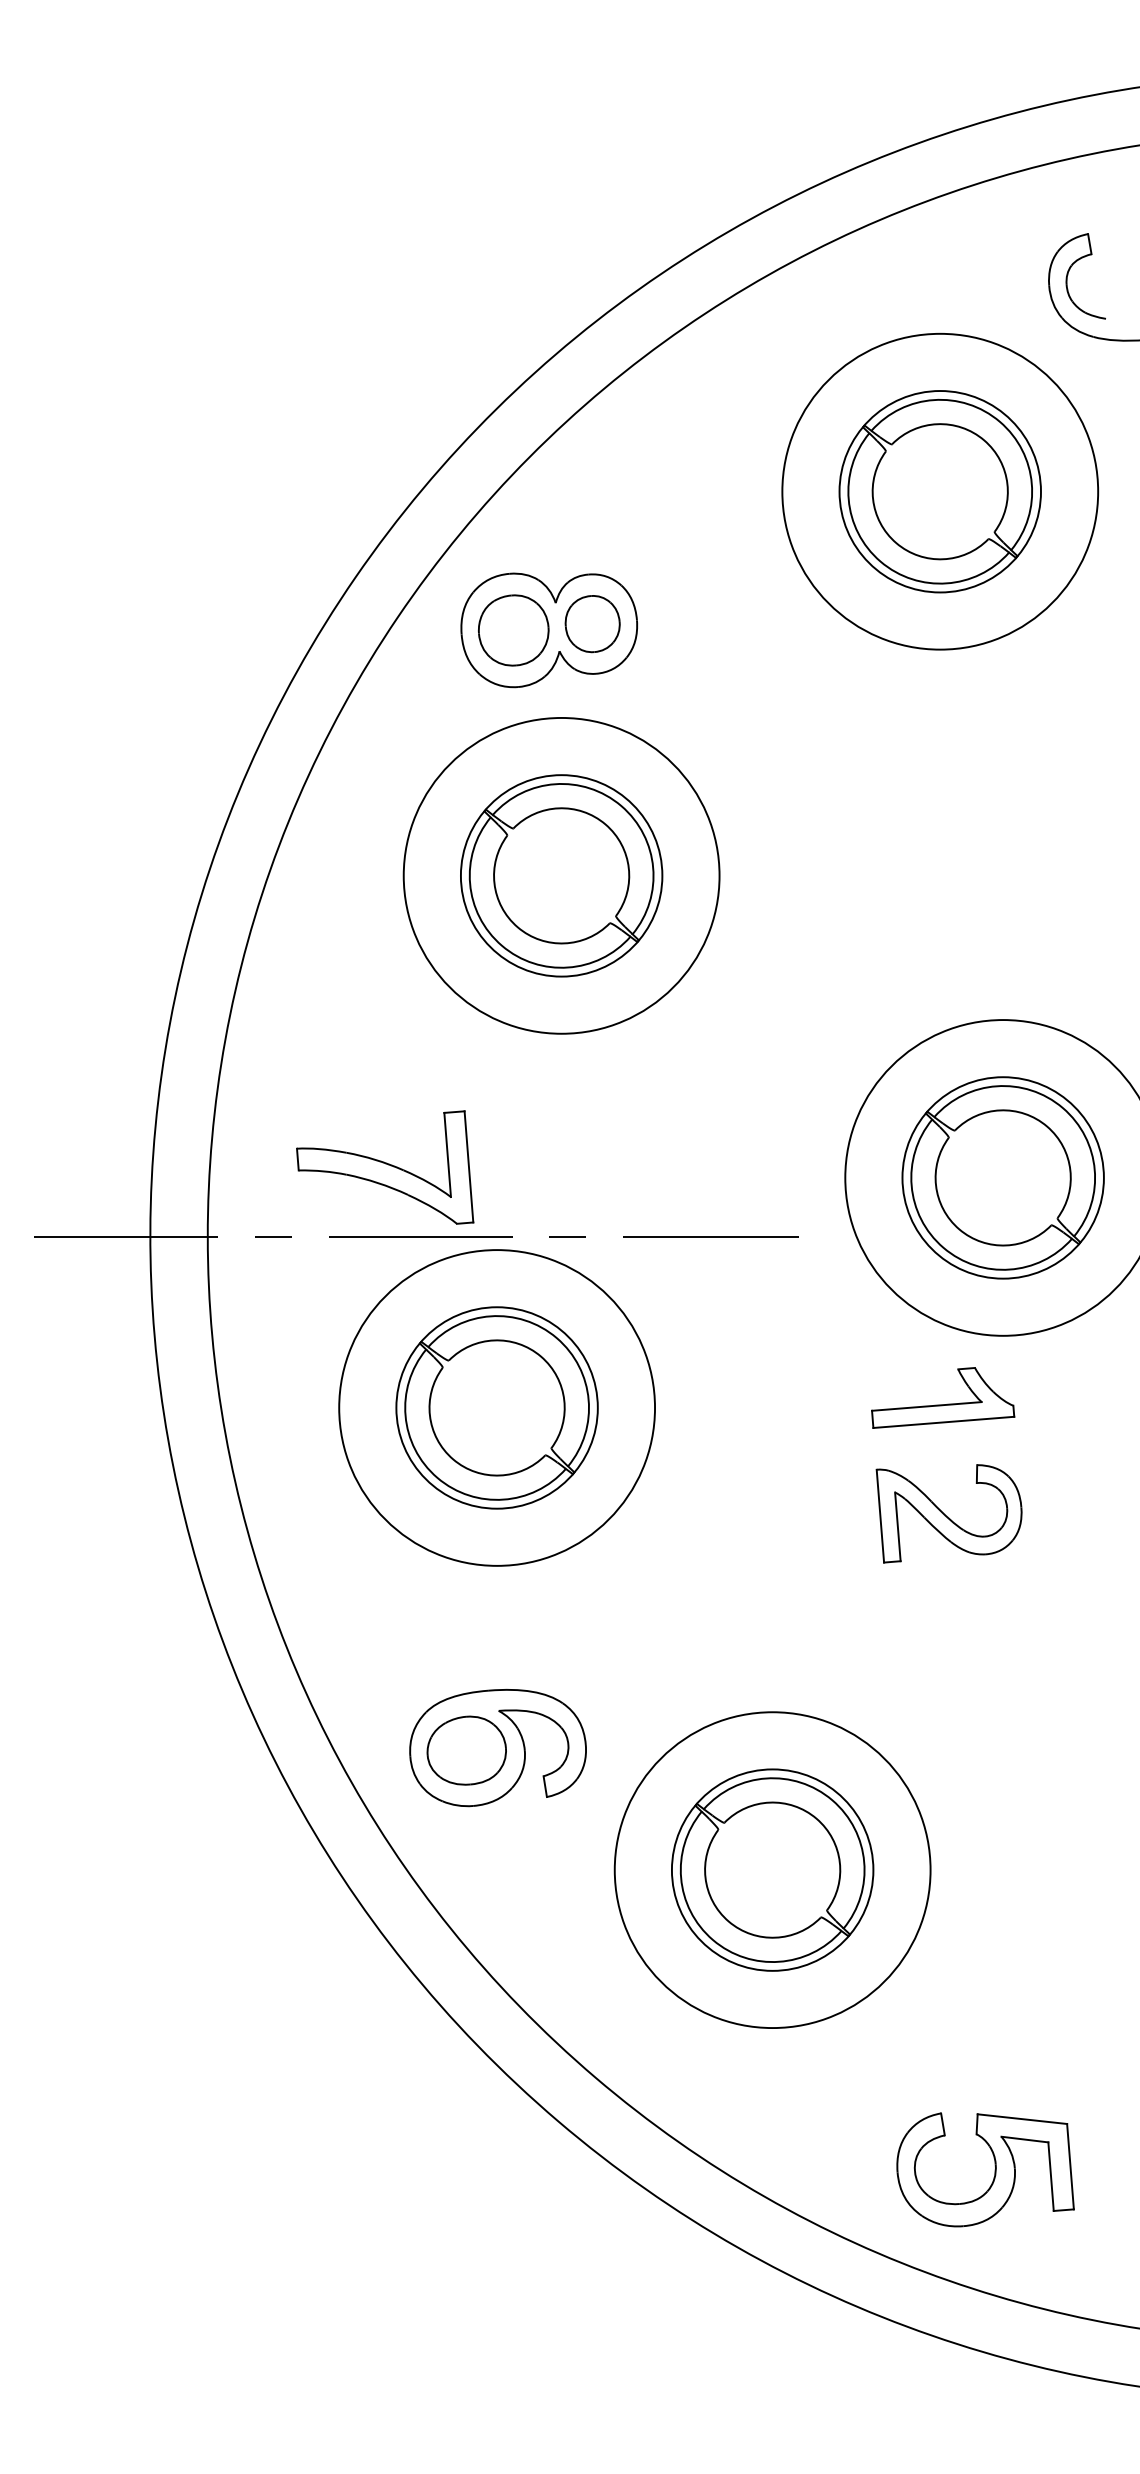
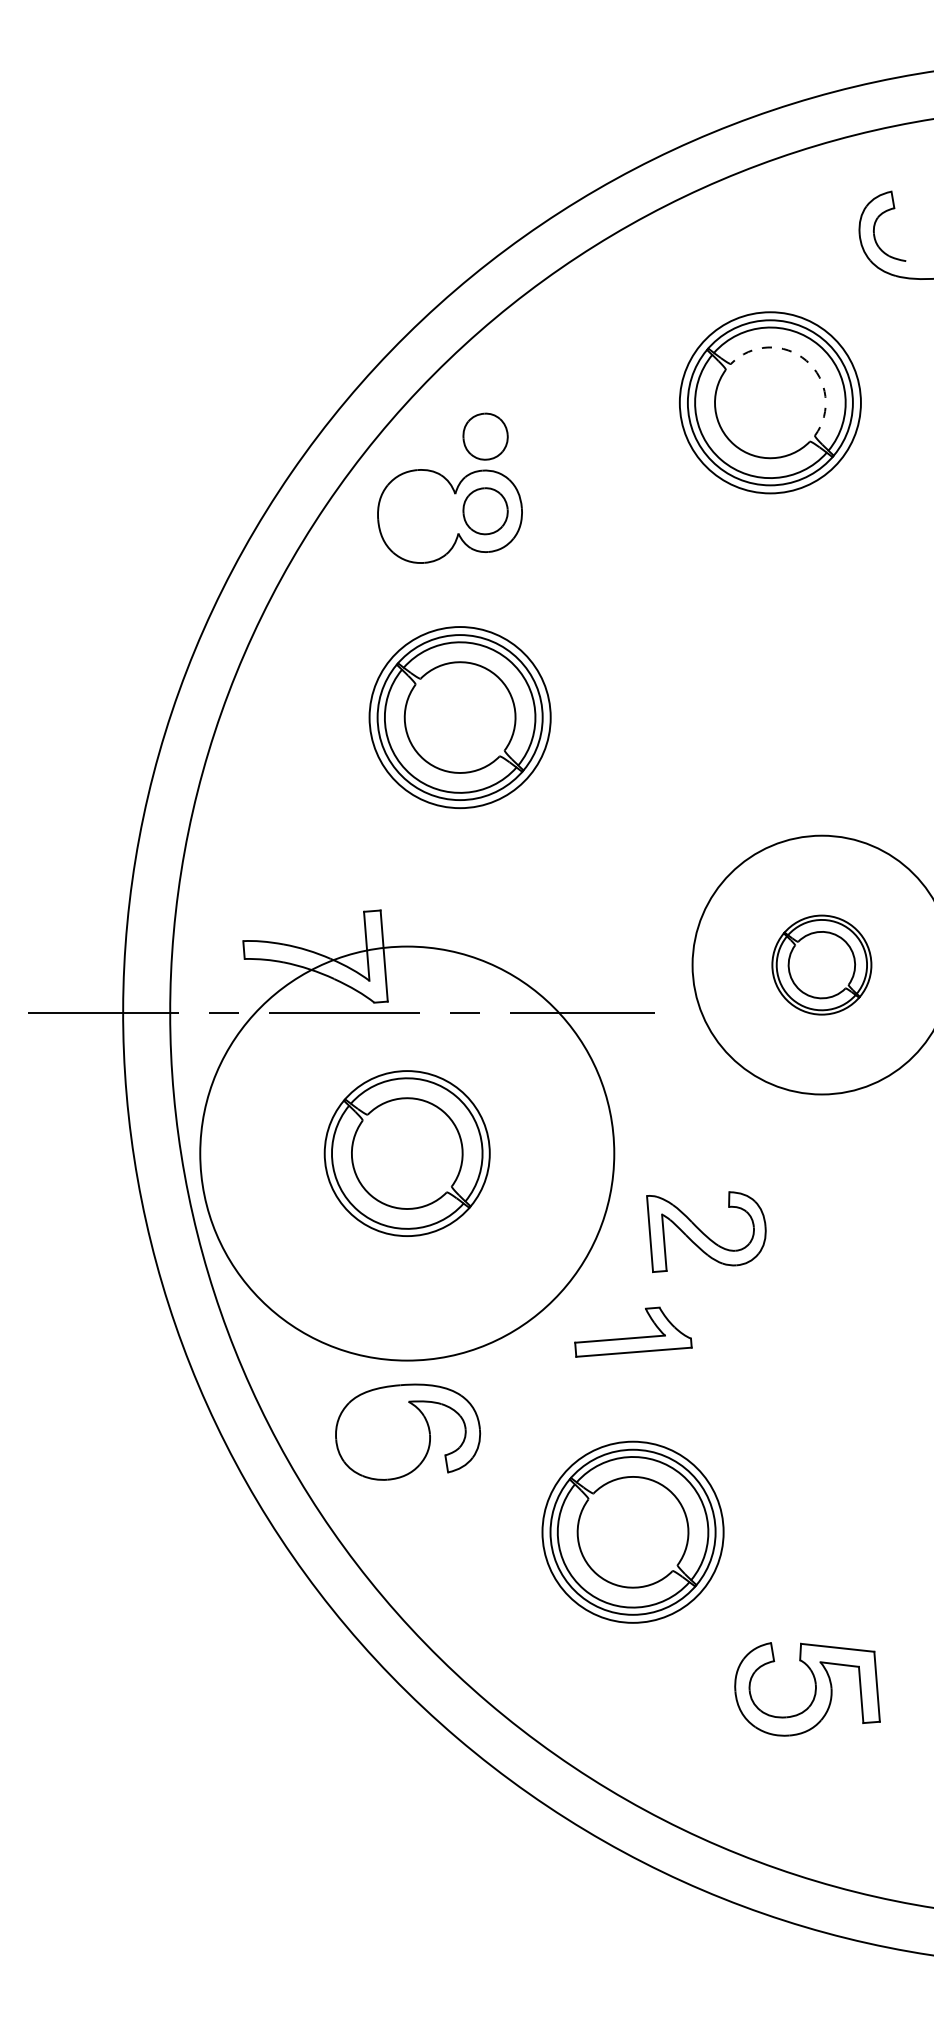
arc: (984, 440) -> (806, 360), solid -> dashed
circle: (940, 491) -> (770, 402), size x0.7
part: (592, 533) -> (485, 437), added
part: (513, 630) -> (420, 516), removed
circle: (561, 875) -> (460, 717), size x0.7
part: (1002, 1177) -> (821, 964), size x0.6
part: (943, 1404) -> (633, 1337), moved
circle: (497, 1407) -> (407, 1153), size x1.6
part: (948, 1513) -> (705, 1231), moved
part: (466, 1750) -> (382, 1434), removed
circle: (772, 1870) -> (632, 1532), size x0.7
part: (994, 2169) -> (814, 1689), moved

